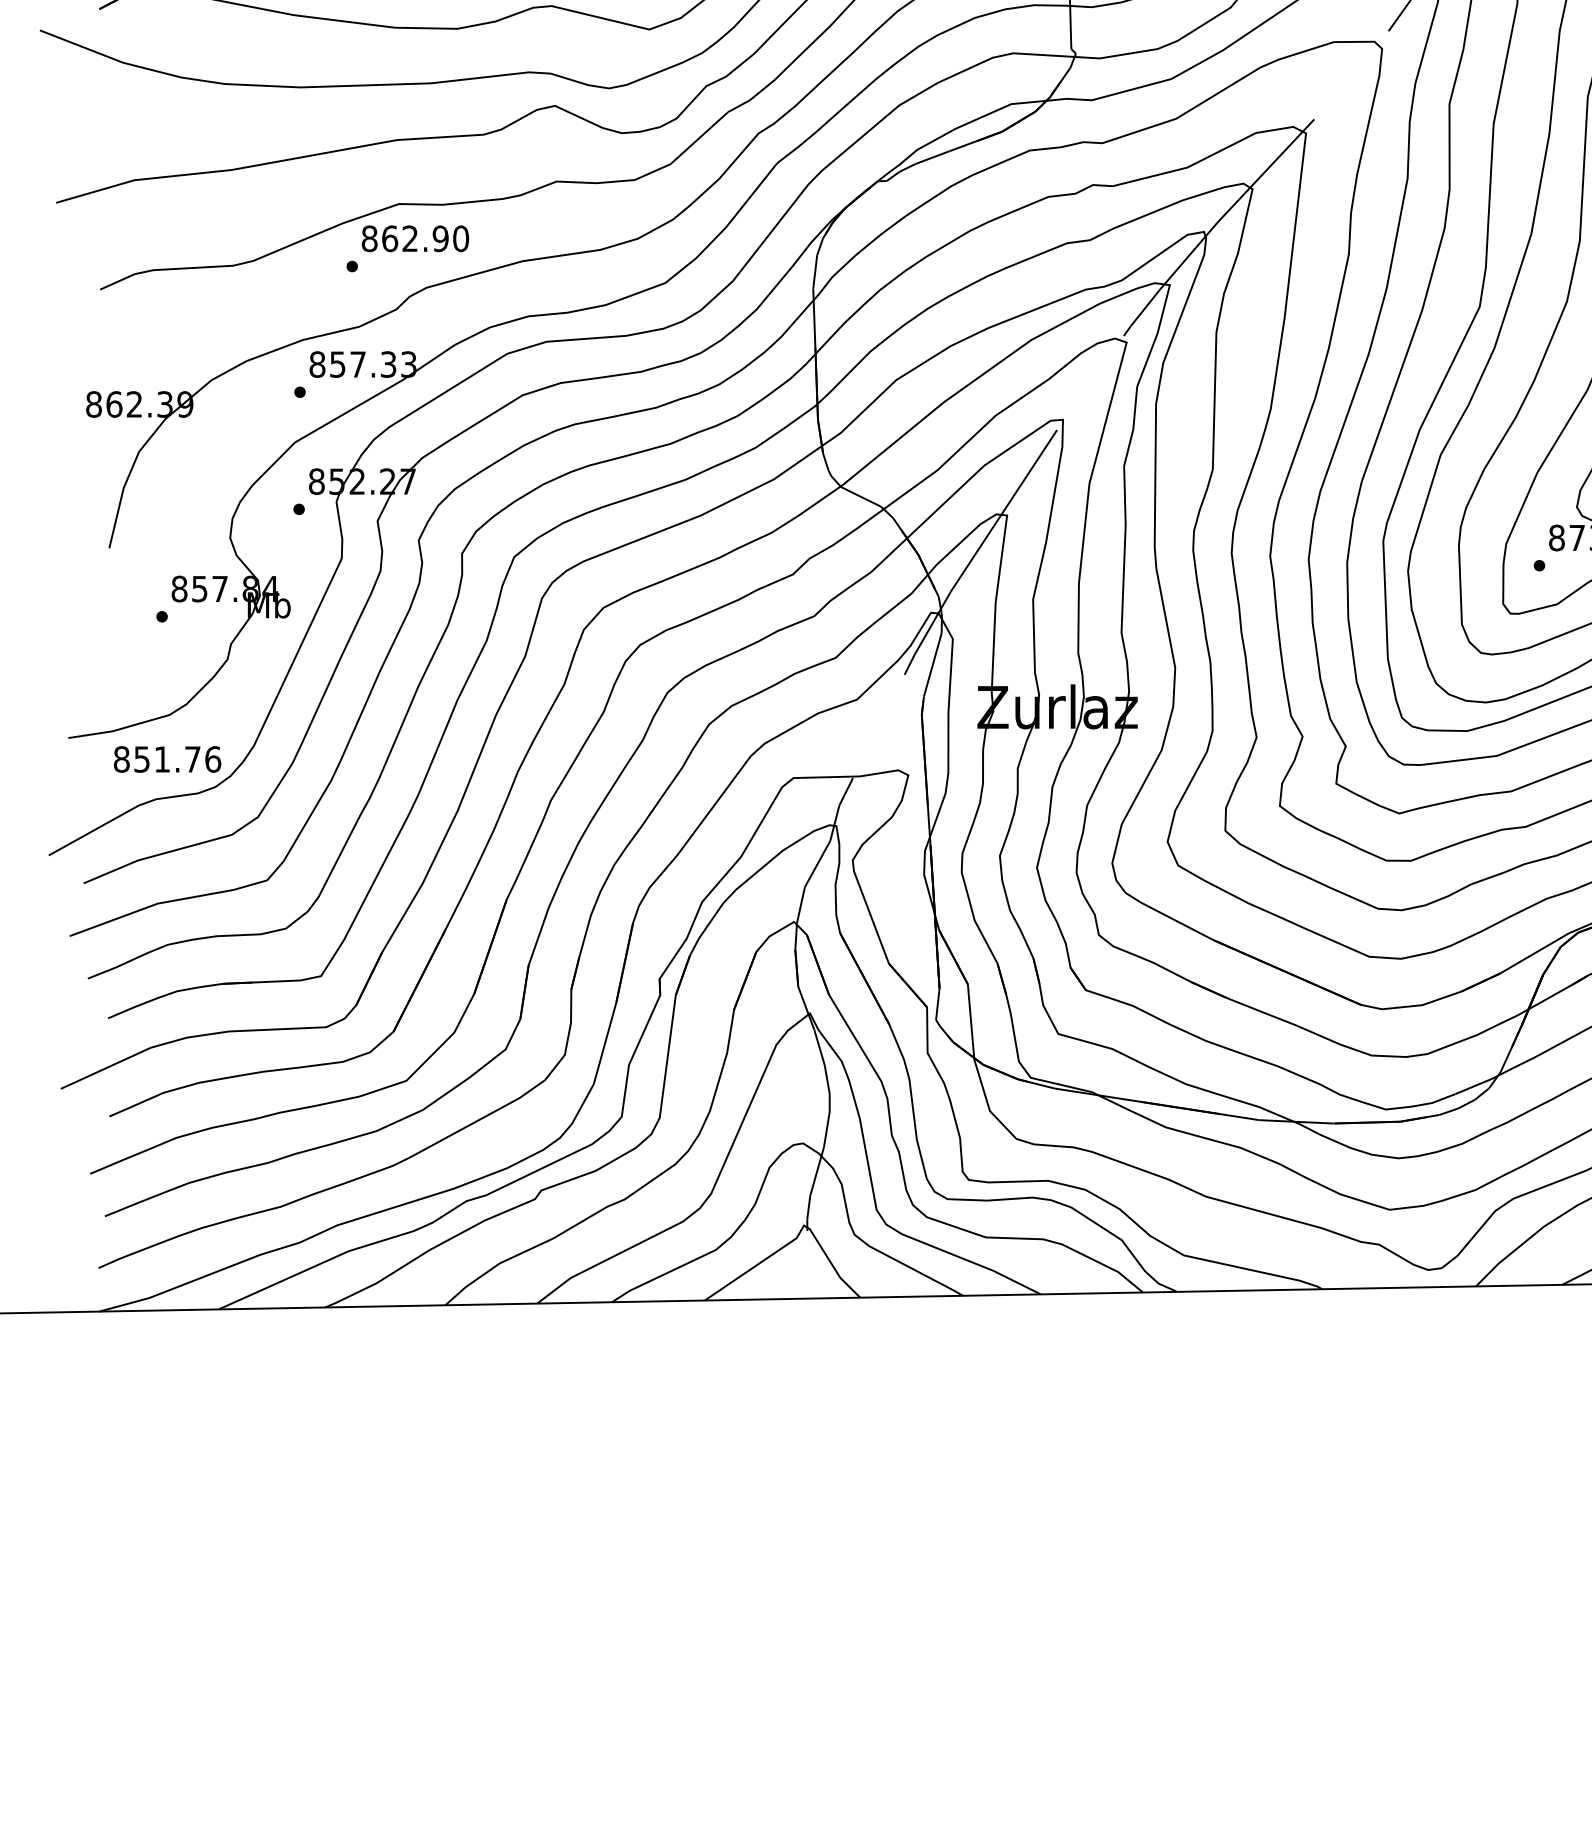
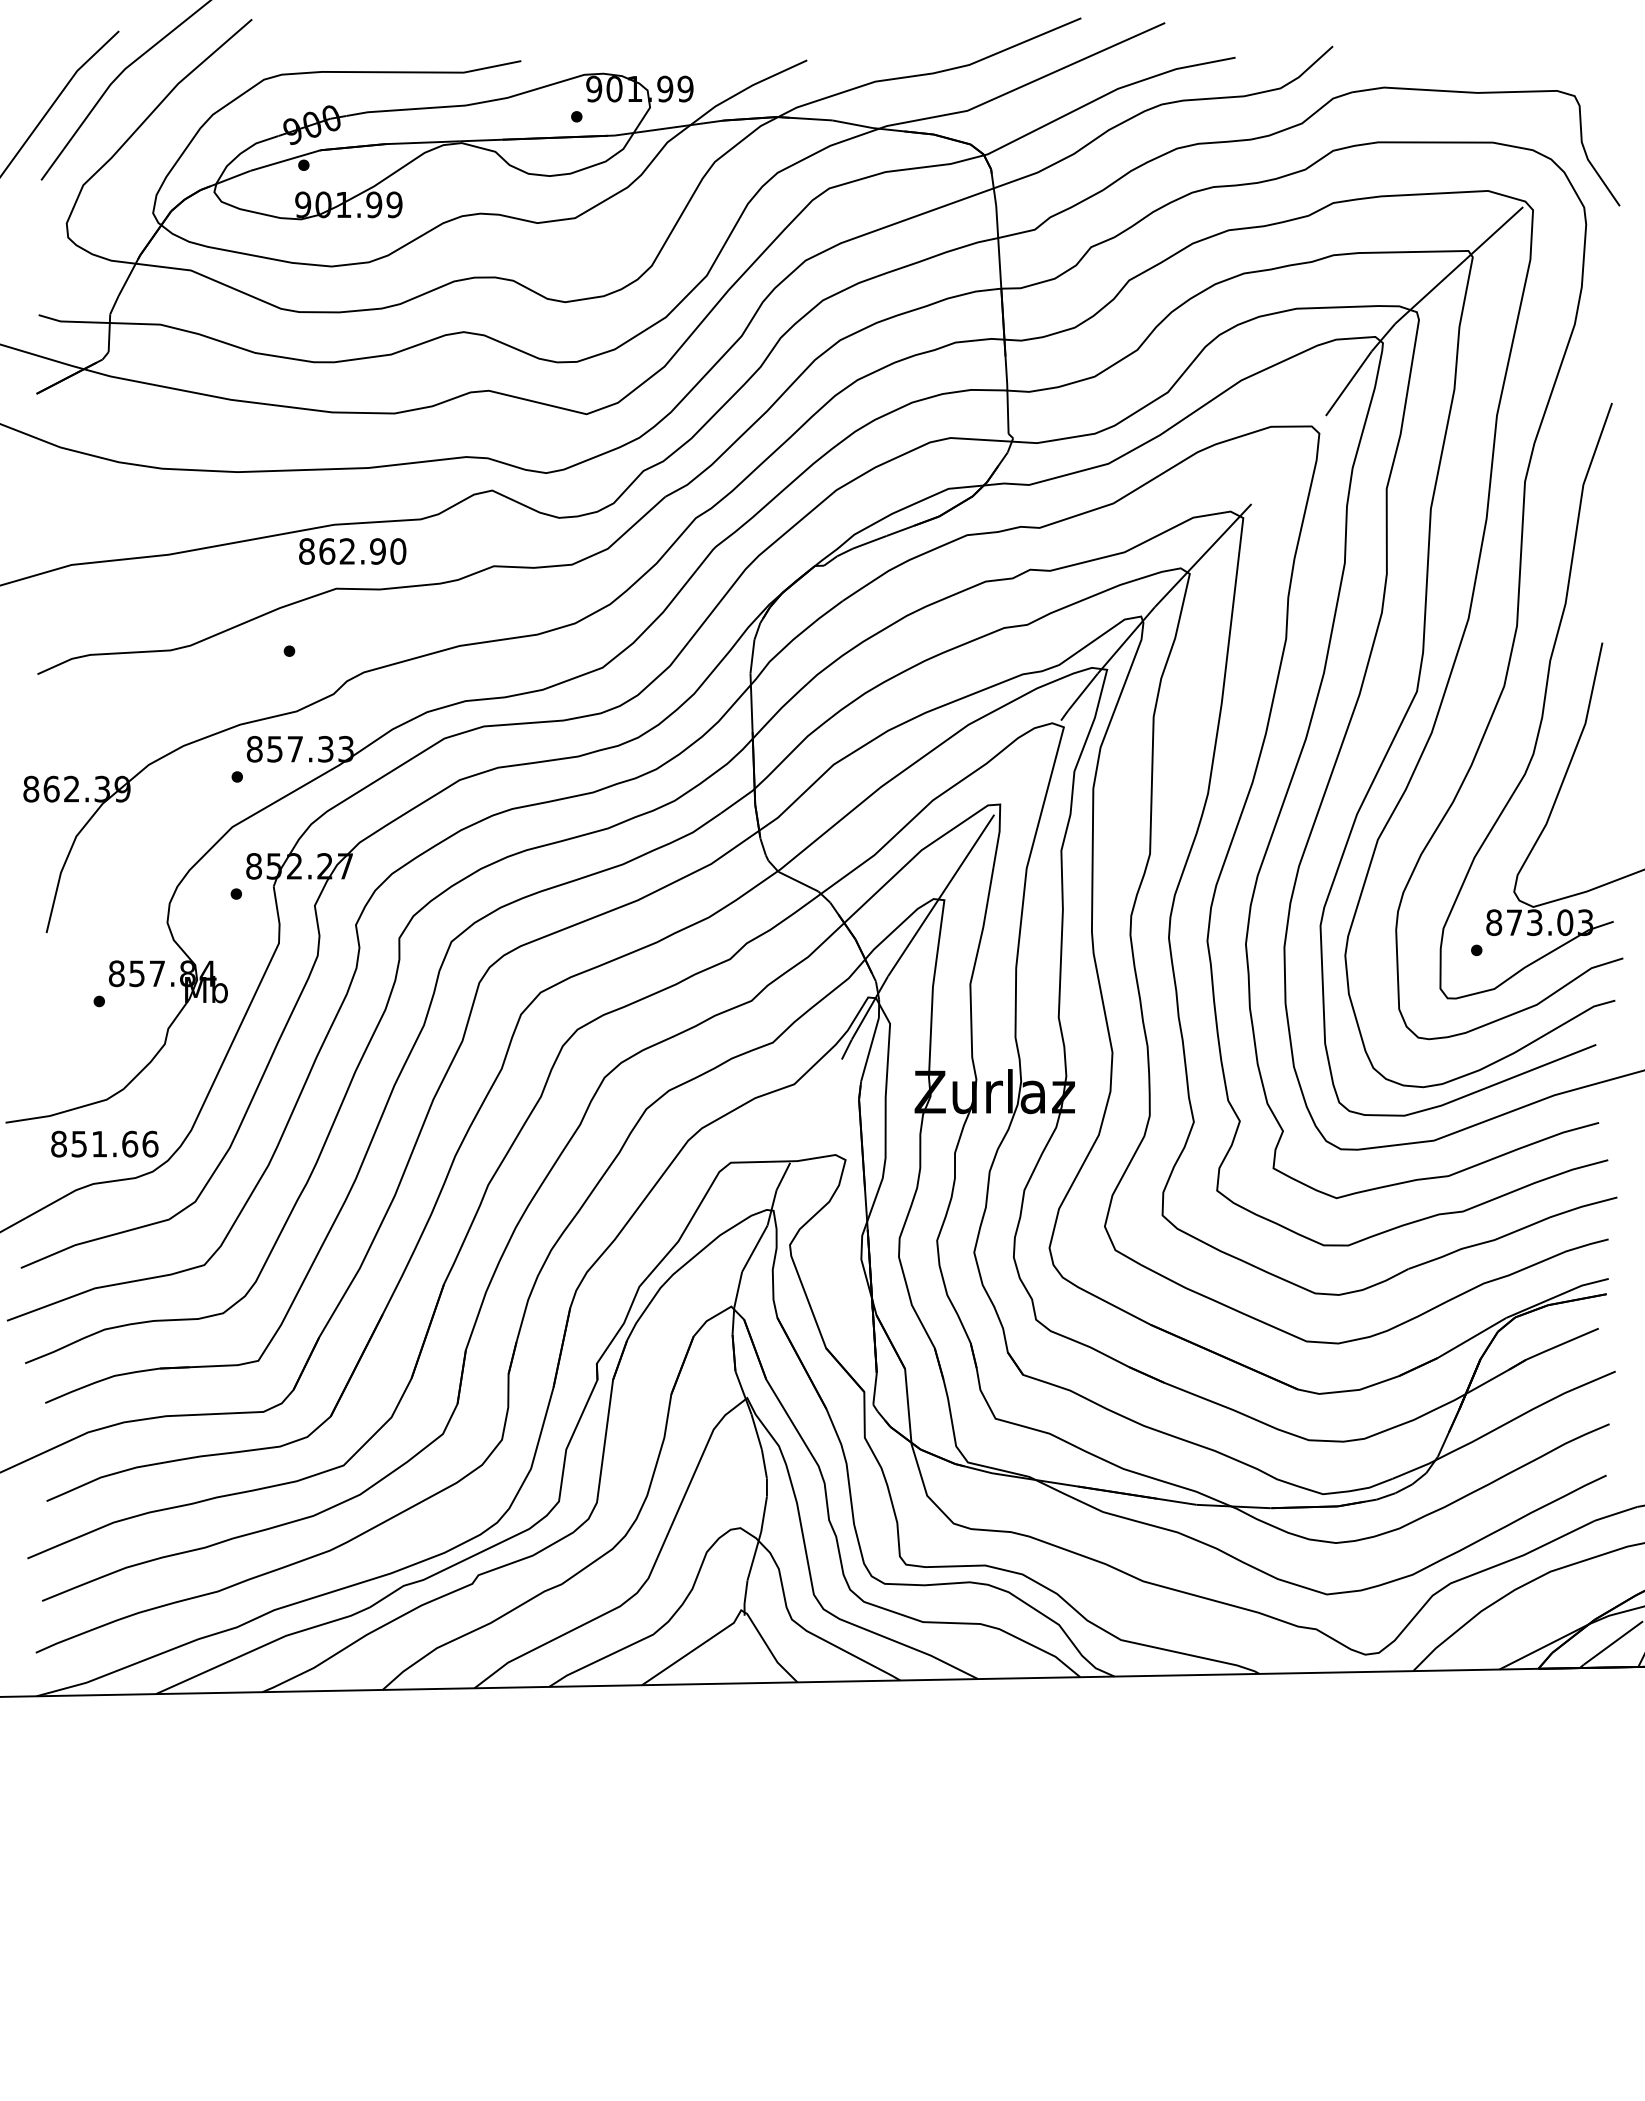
text: (415, 238) -> (352, 551), moved
text: (193, 758) -> (130, 1143), 851.76 -> 851.66

